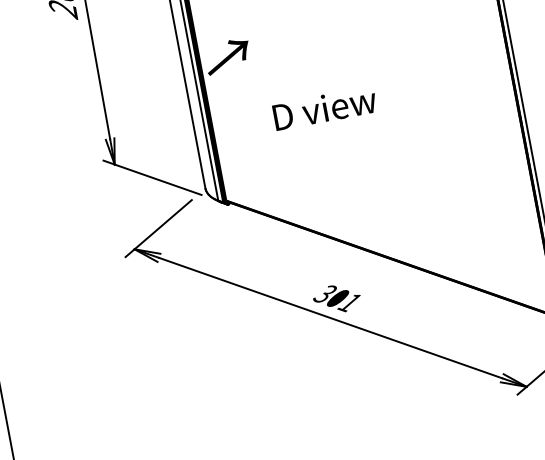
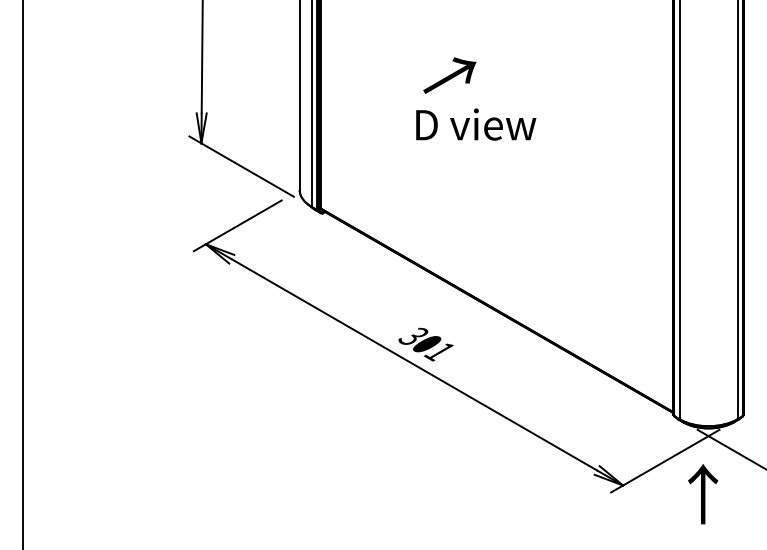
text: (227, 56) -> (449, 75), moved
text: (325, 108) -> (476, 124), moved

